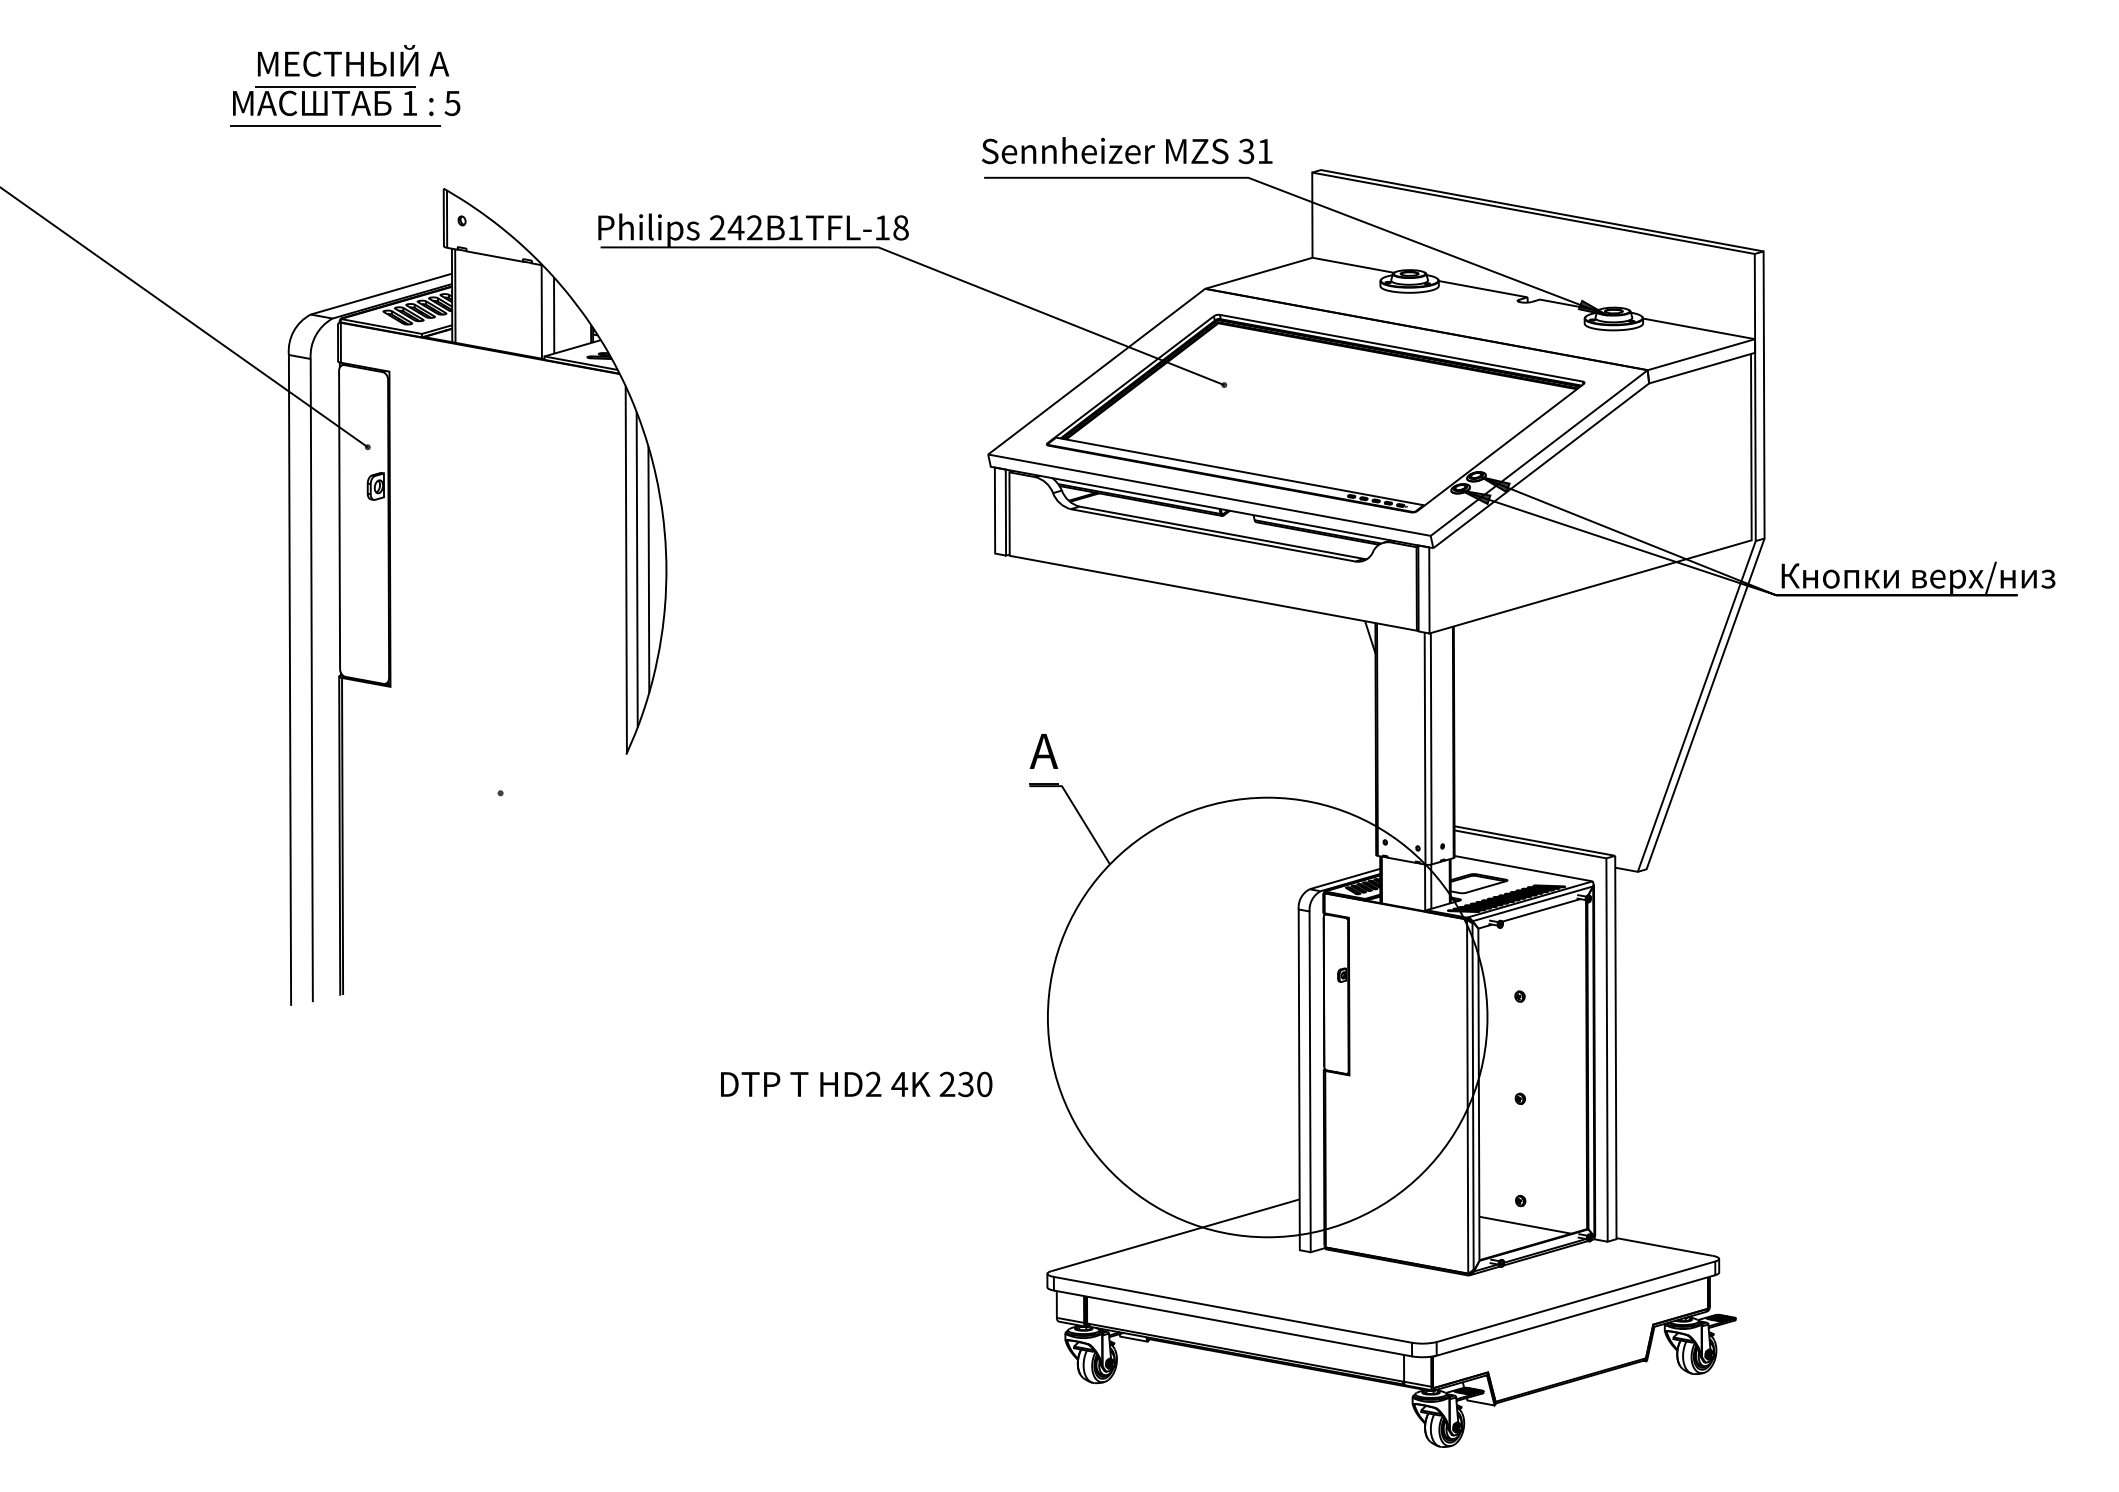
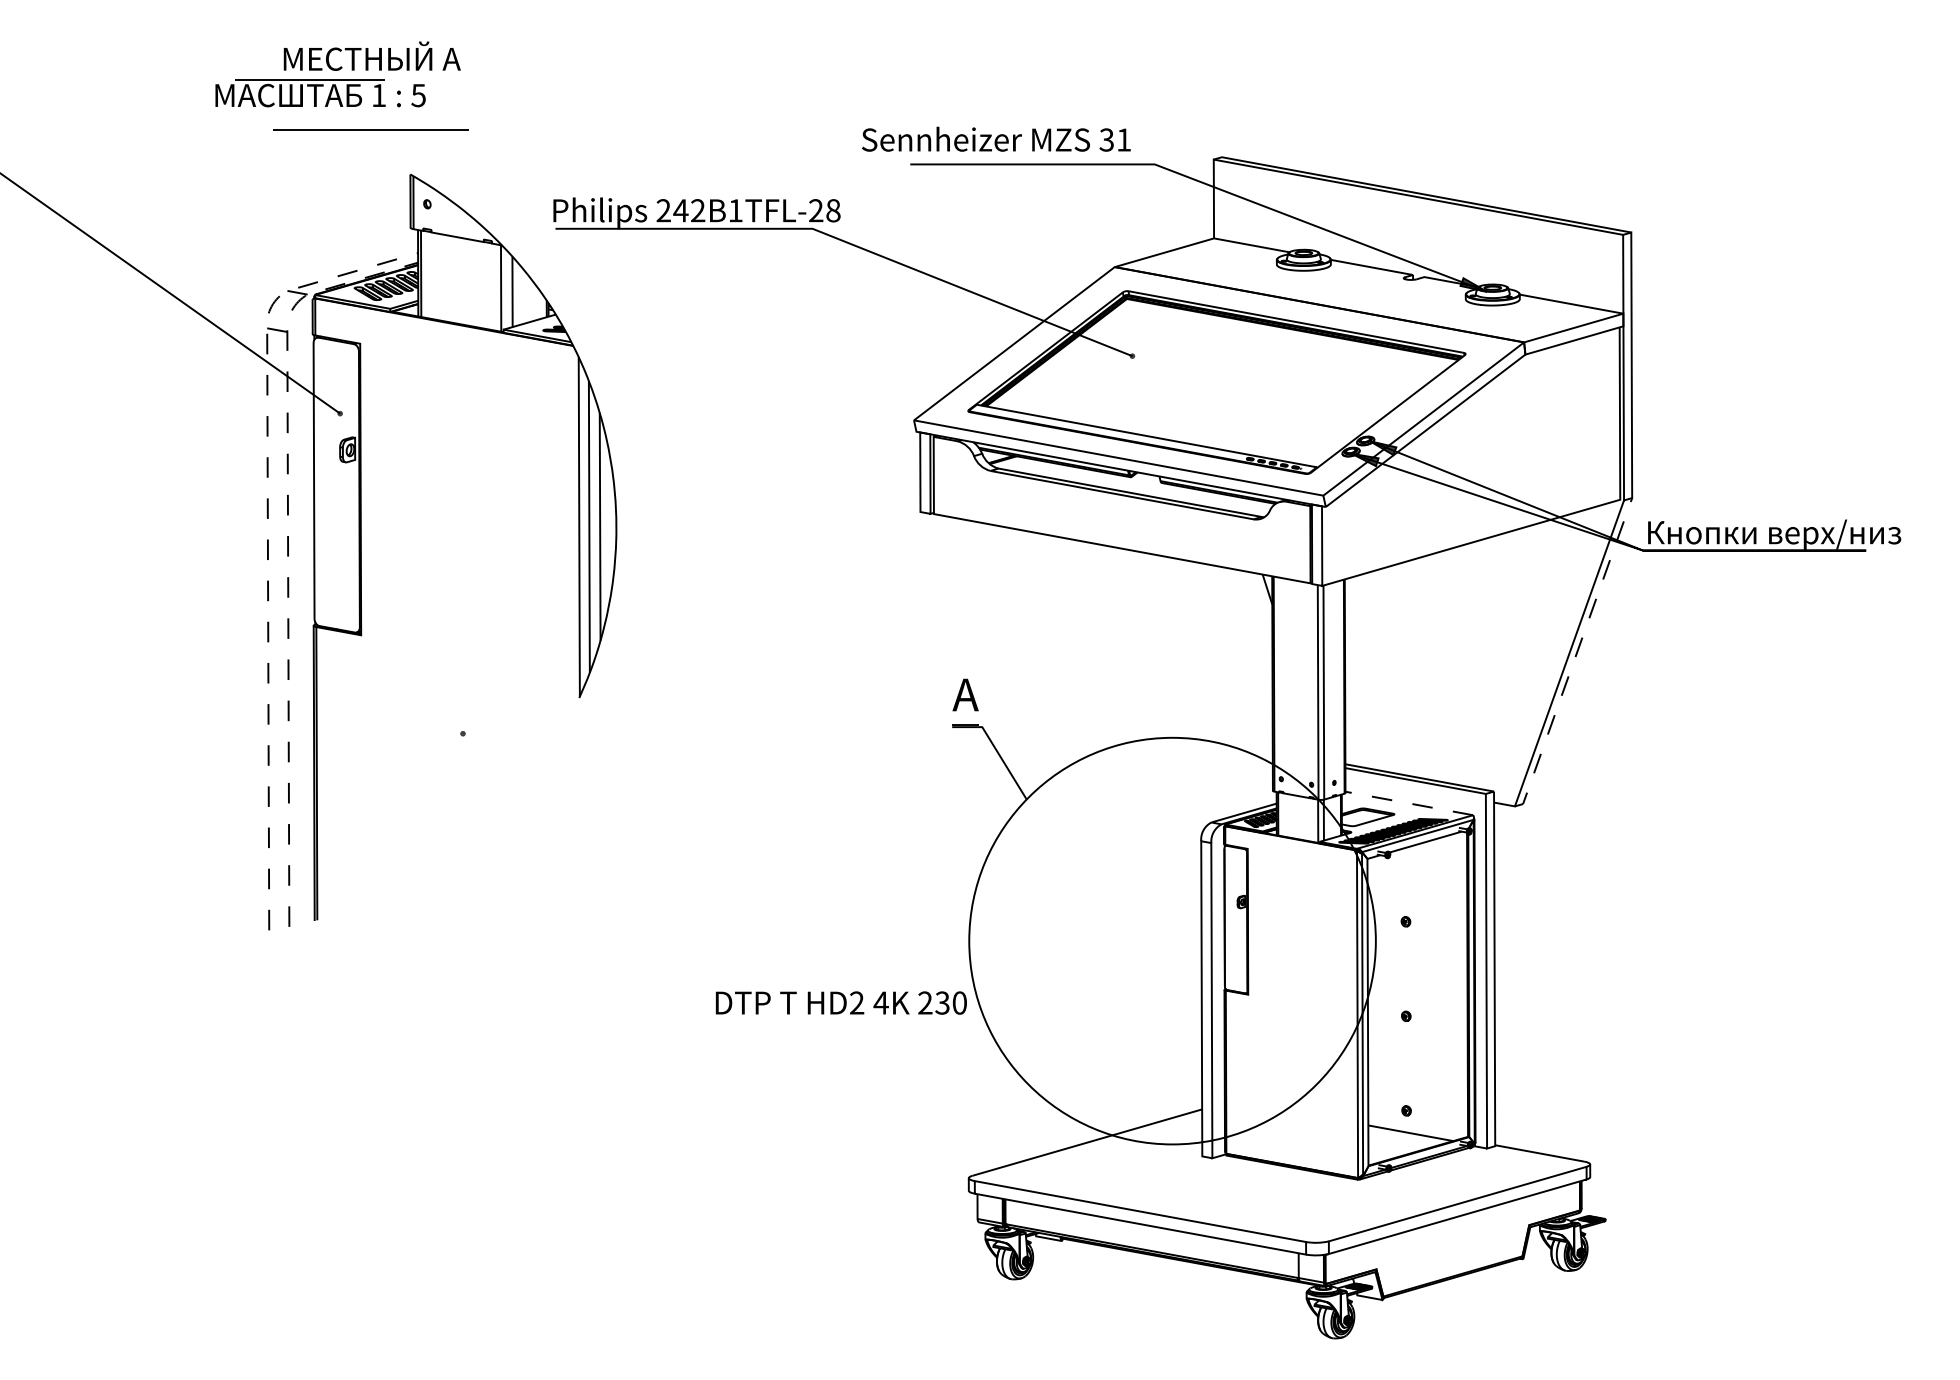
text: (353, 60) -> (372, 55), moved
line: (335, 125) -> (371, 128), moved
text: (1127, 150) -> (996, 139), moved
text: (882, 227) -> (816, 210), 242B1TFL-18 -> 242B1TFL-28
line: (289, 573) -> (267, 530), solid -> dashed
line: (311, 586) -> (288, 542), solid -> dashed
line: (1703, 708) -> (1575, 655), solid -> dashed
line: (1523, 868) -> (1409, 803), solid -> dashed
text: (856, 1084) -> (841, 1003), moved

